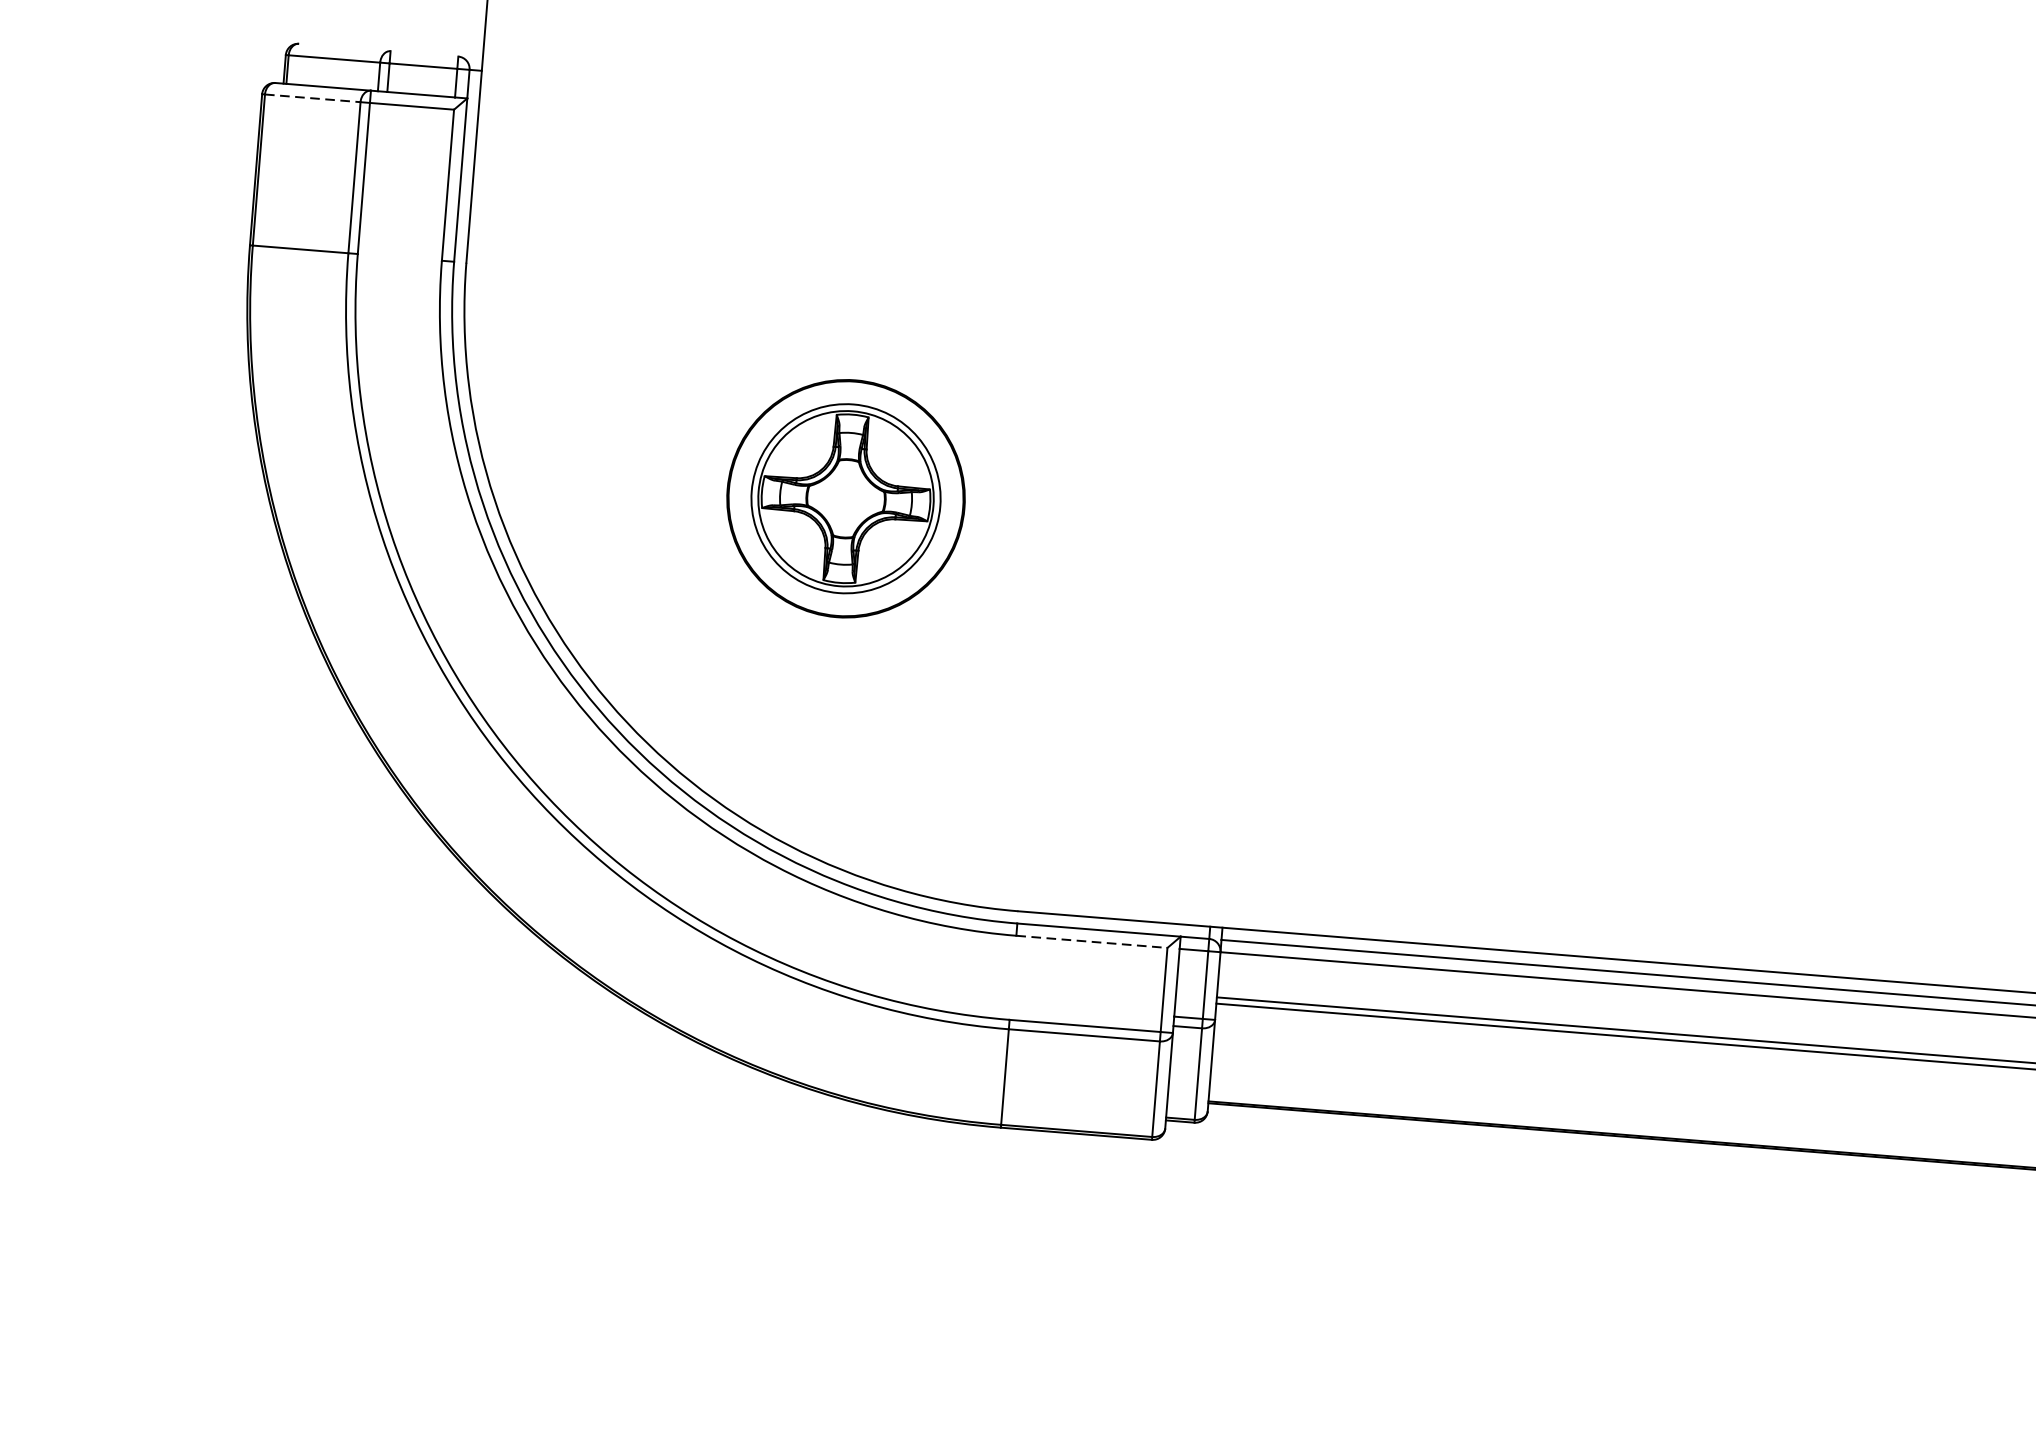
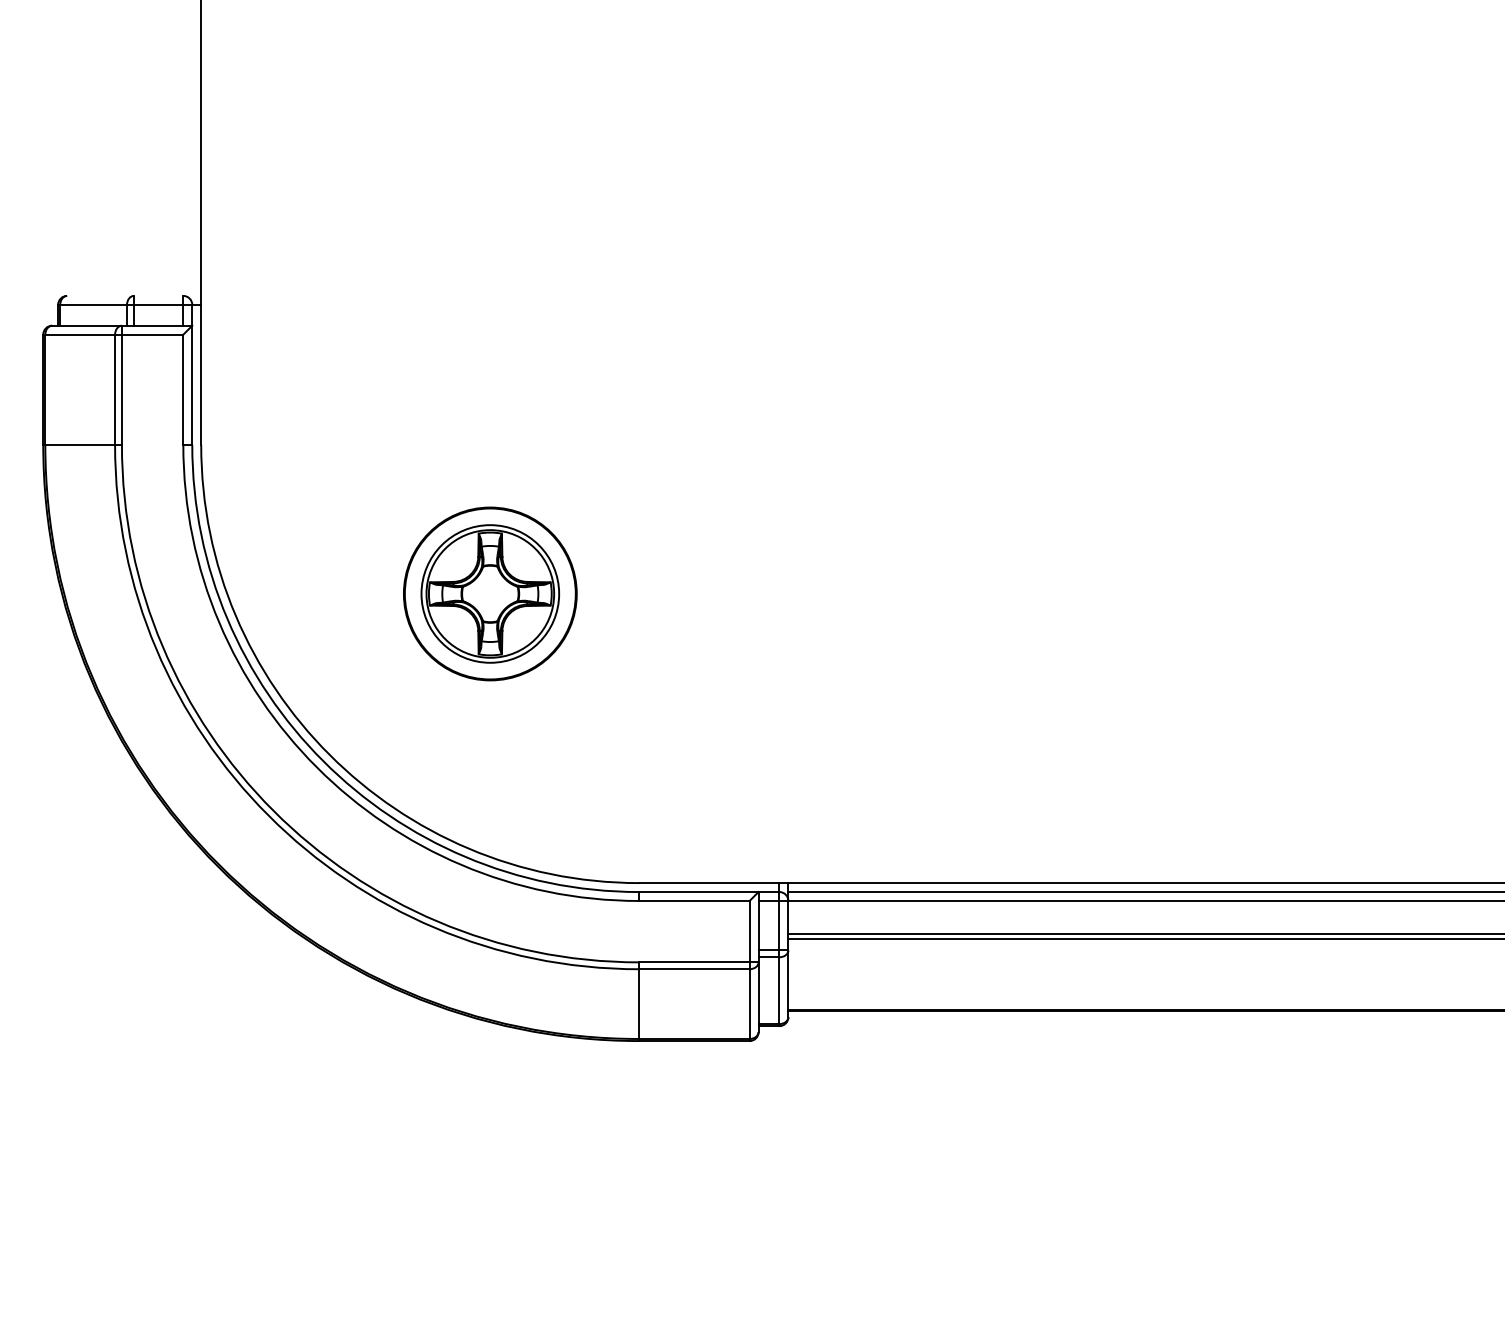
line: (313, 98) -> (80, 334), dashed -> solid
line: (1093, 941) -> (695, 900), dashed -> solid

